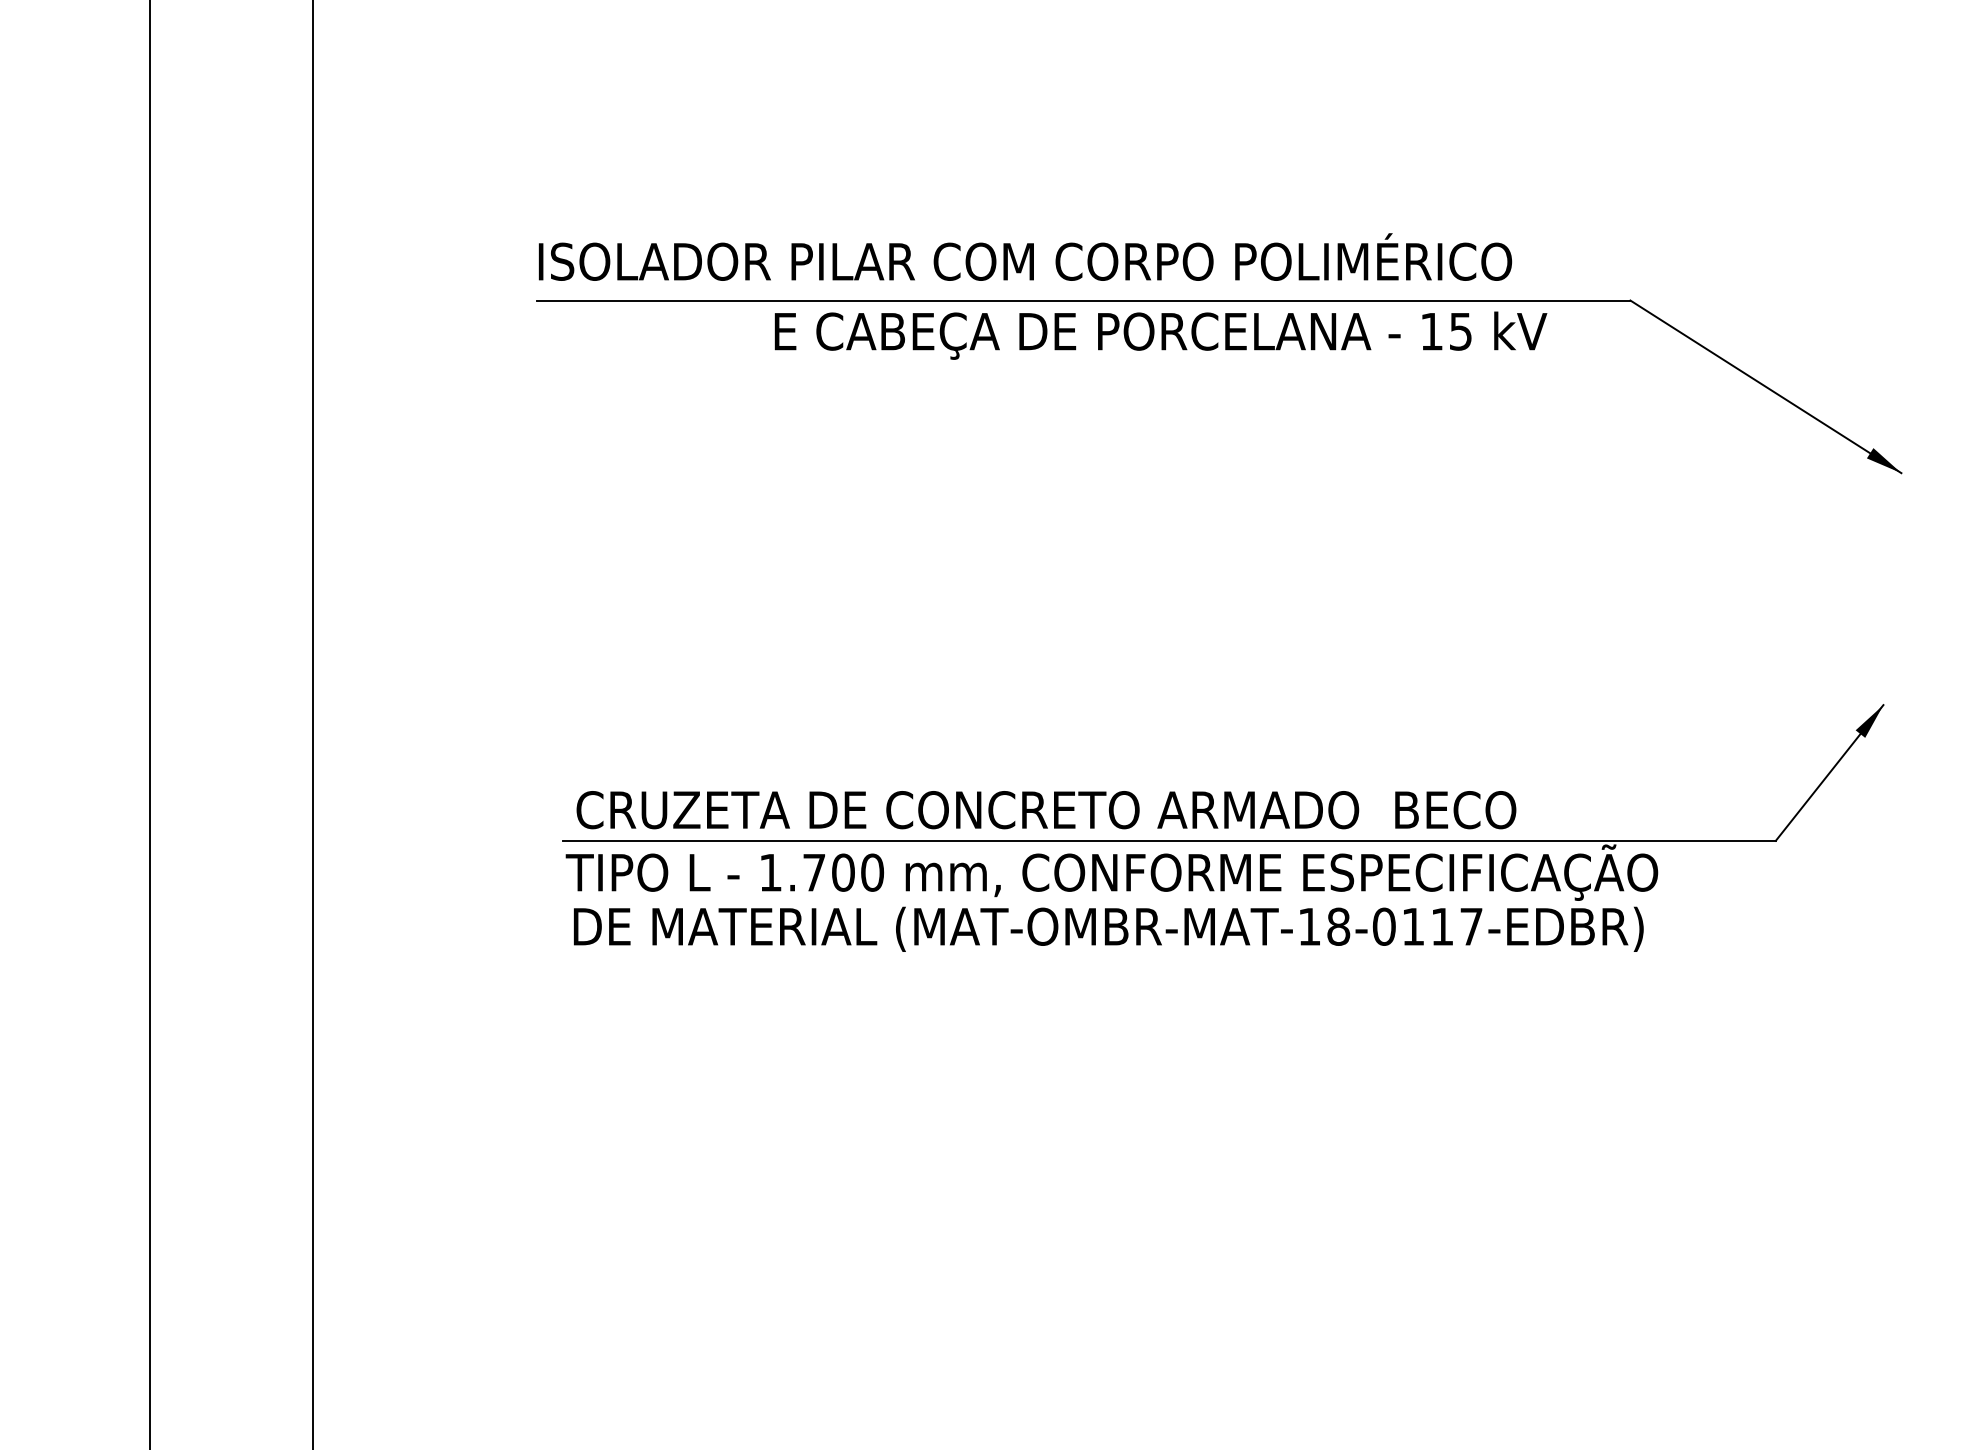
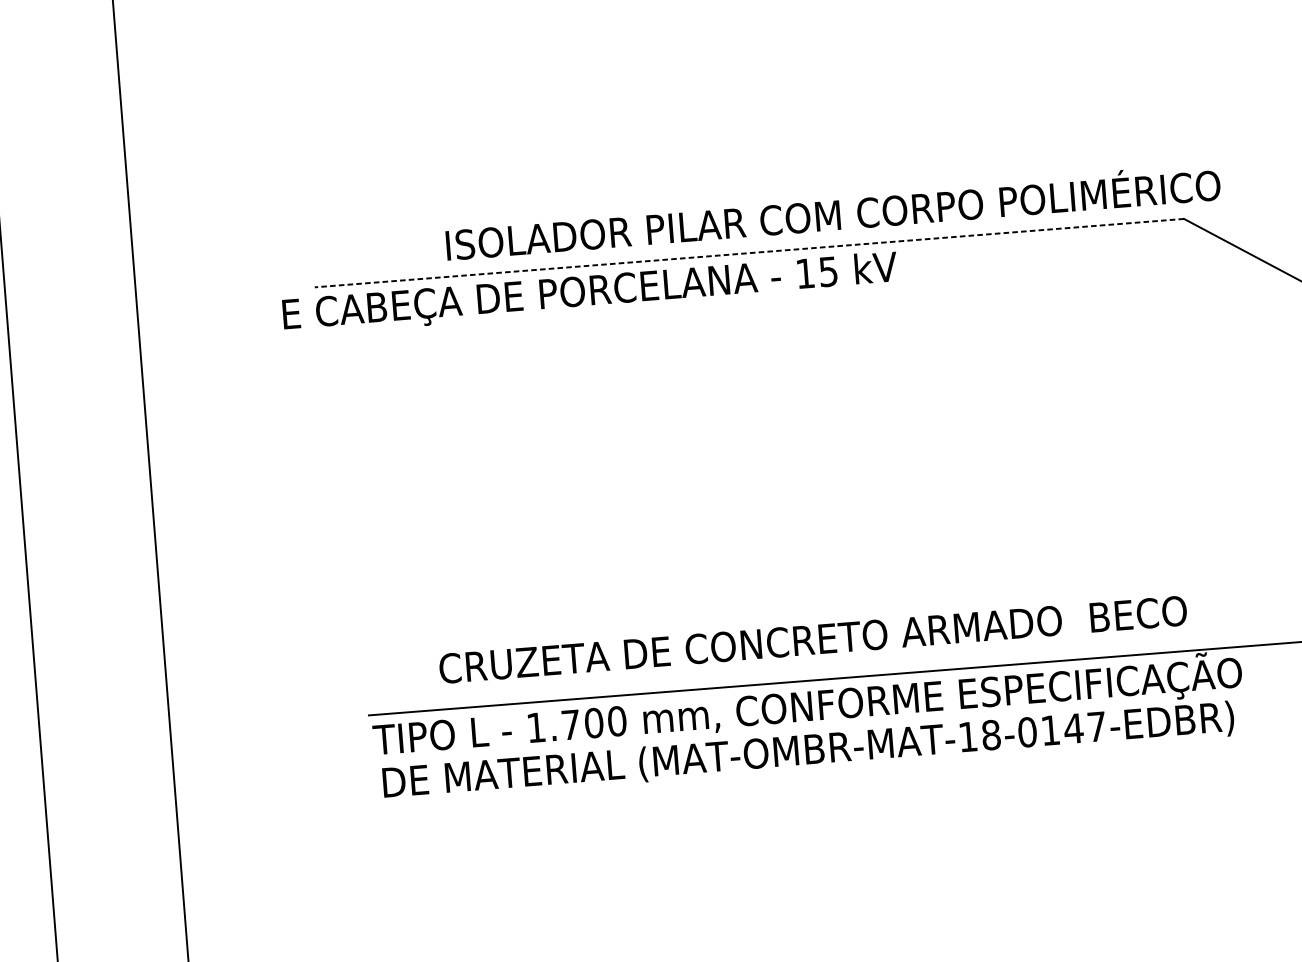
text: (1025, 256) -> (833, 211), moved
line: (1083, 300) -> (749, 253), solid -> dashed
text: (1160, 335) -> (589, 293), moved
text: (1046, 810) -> (813, 640), moved
text: (1442, 926) -> (1073, 728), (MAT-OMBR-MAT-18-0117-EDBR) -> (MAT-OMBR-MAT-18-0147-EDBR)

